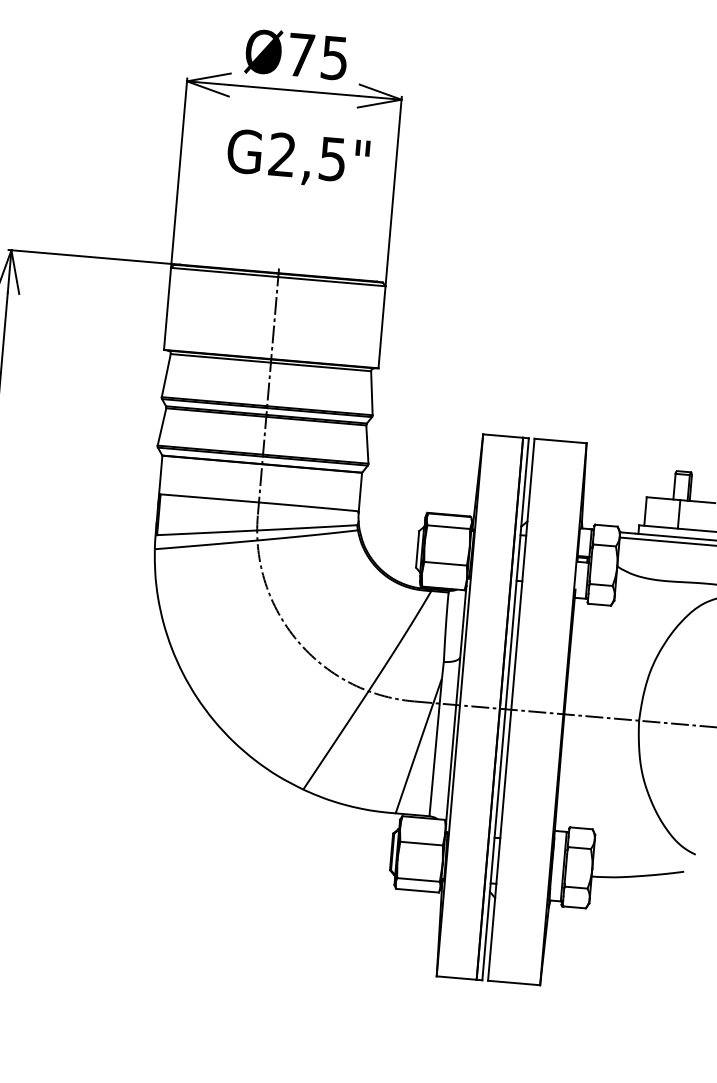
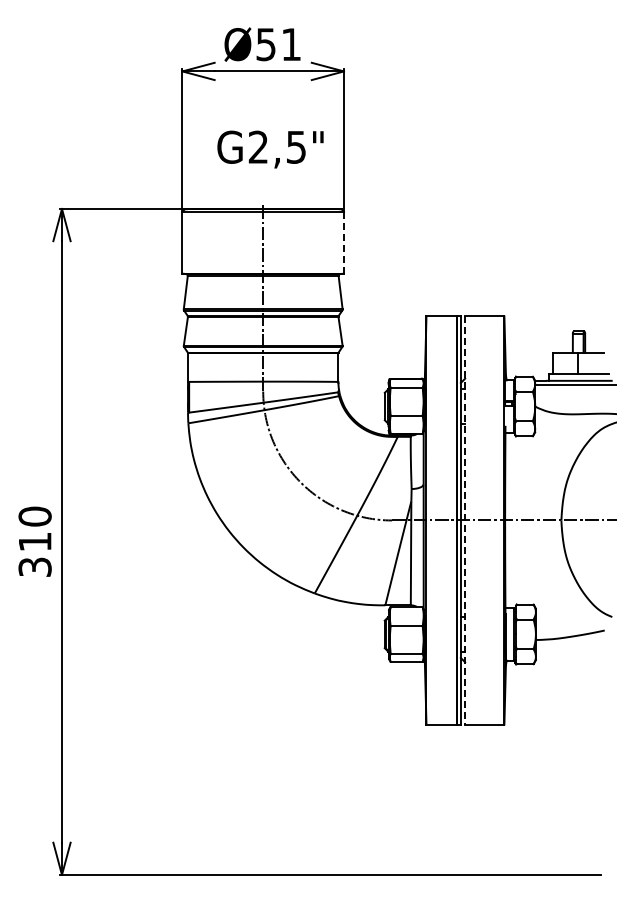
text: (317, 56) -> (278, 44), Ø75 -> Ø51
text: (298, 159) -> (270, 149), moved
line: (381, 326) -> (343, 242), solid -> dashed
line: (511, 709) -> (465, 520), solid -> dashed

